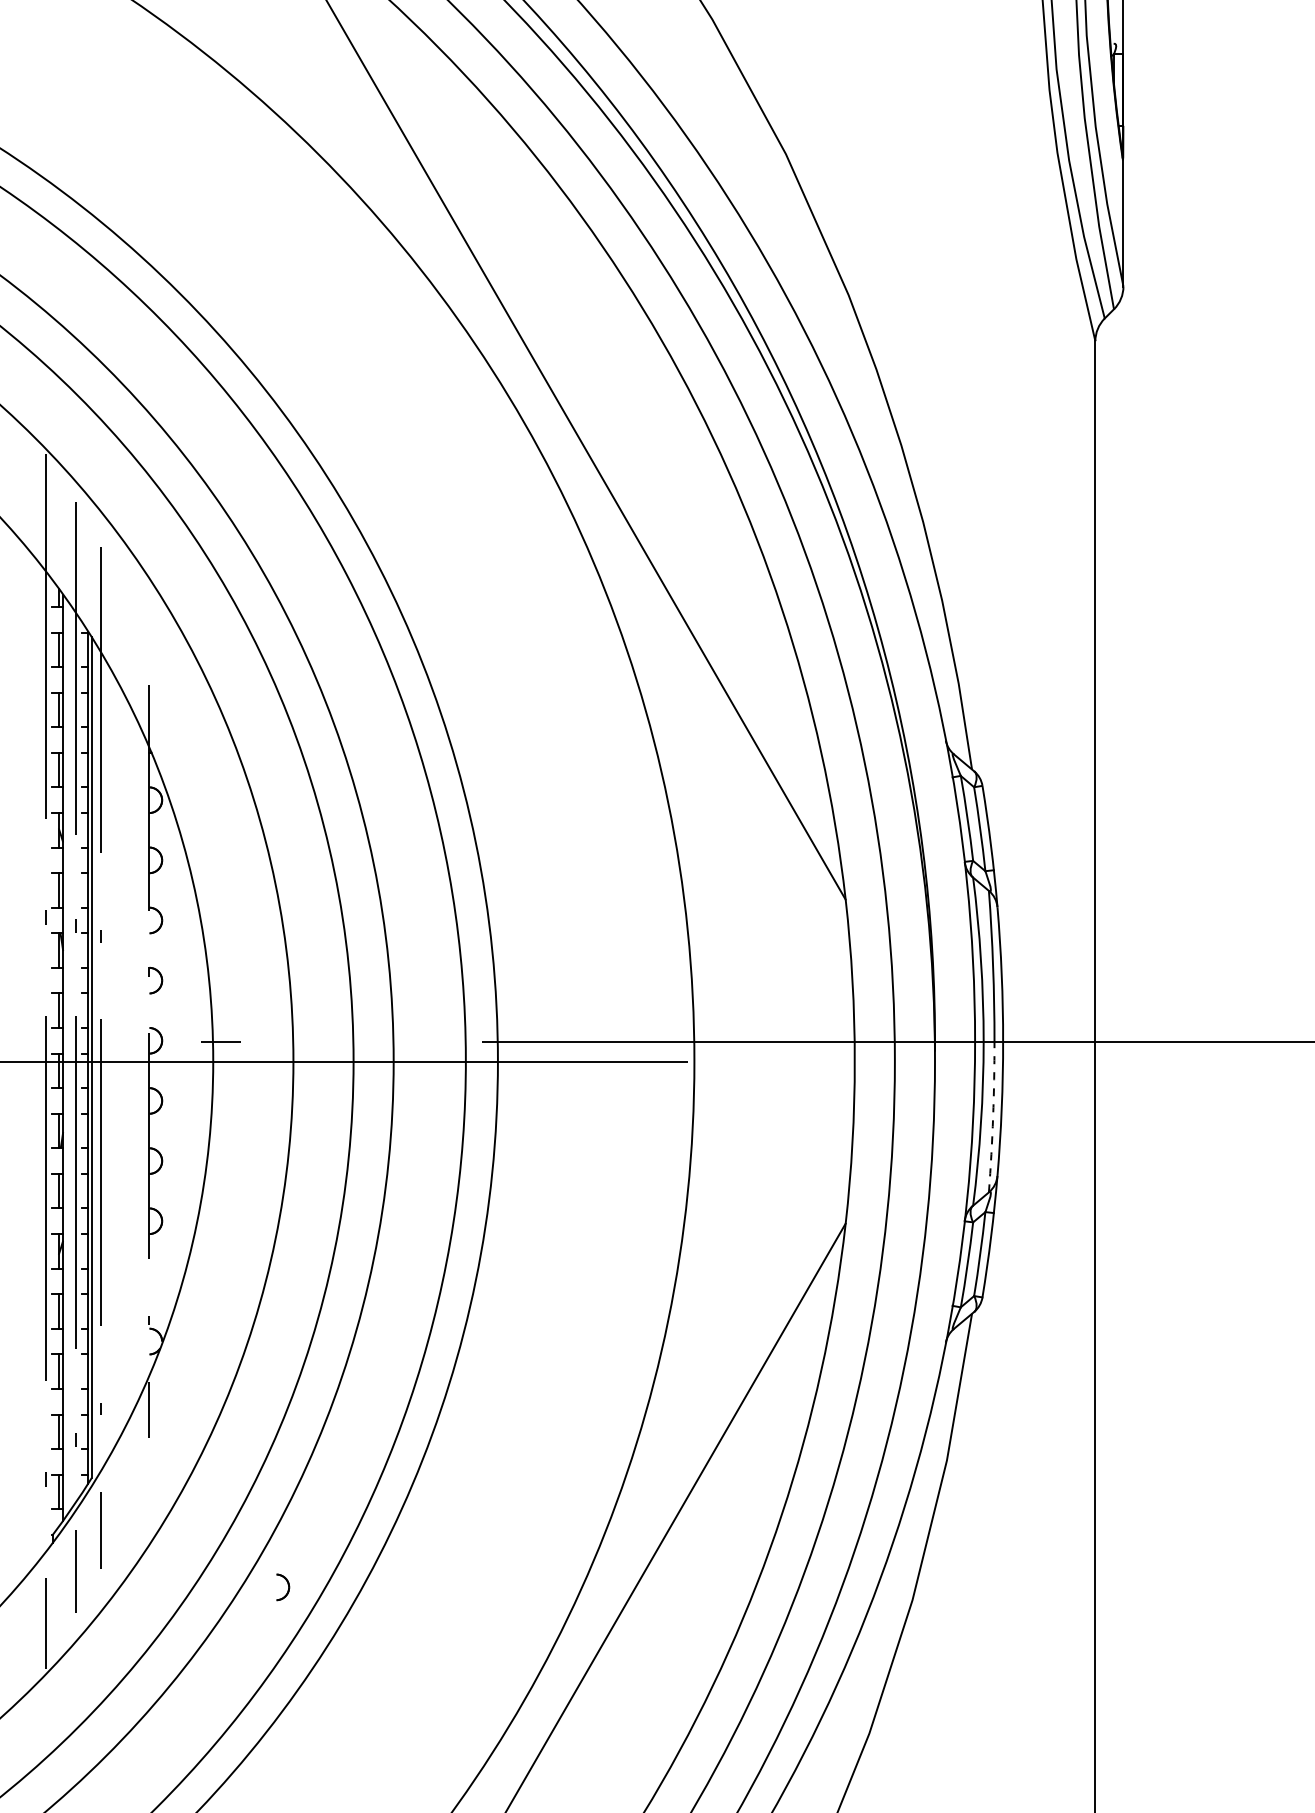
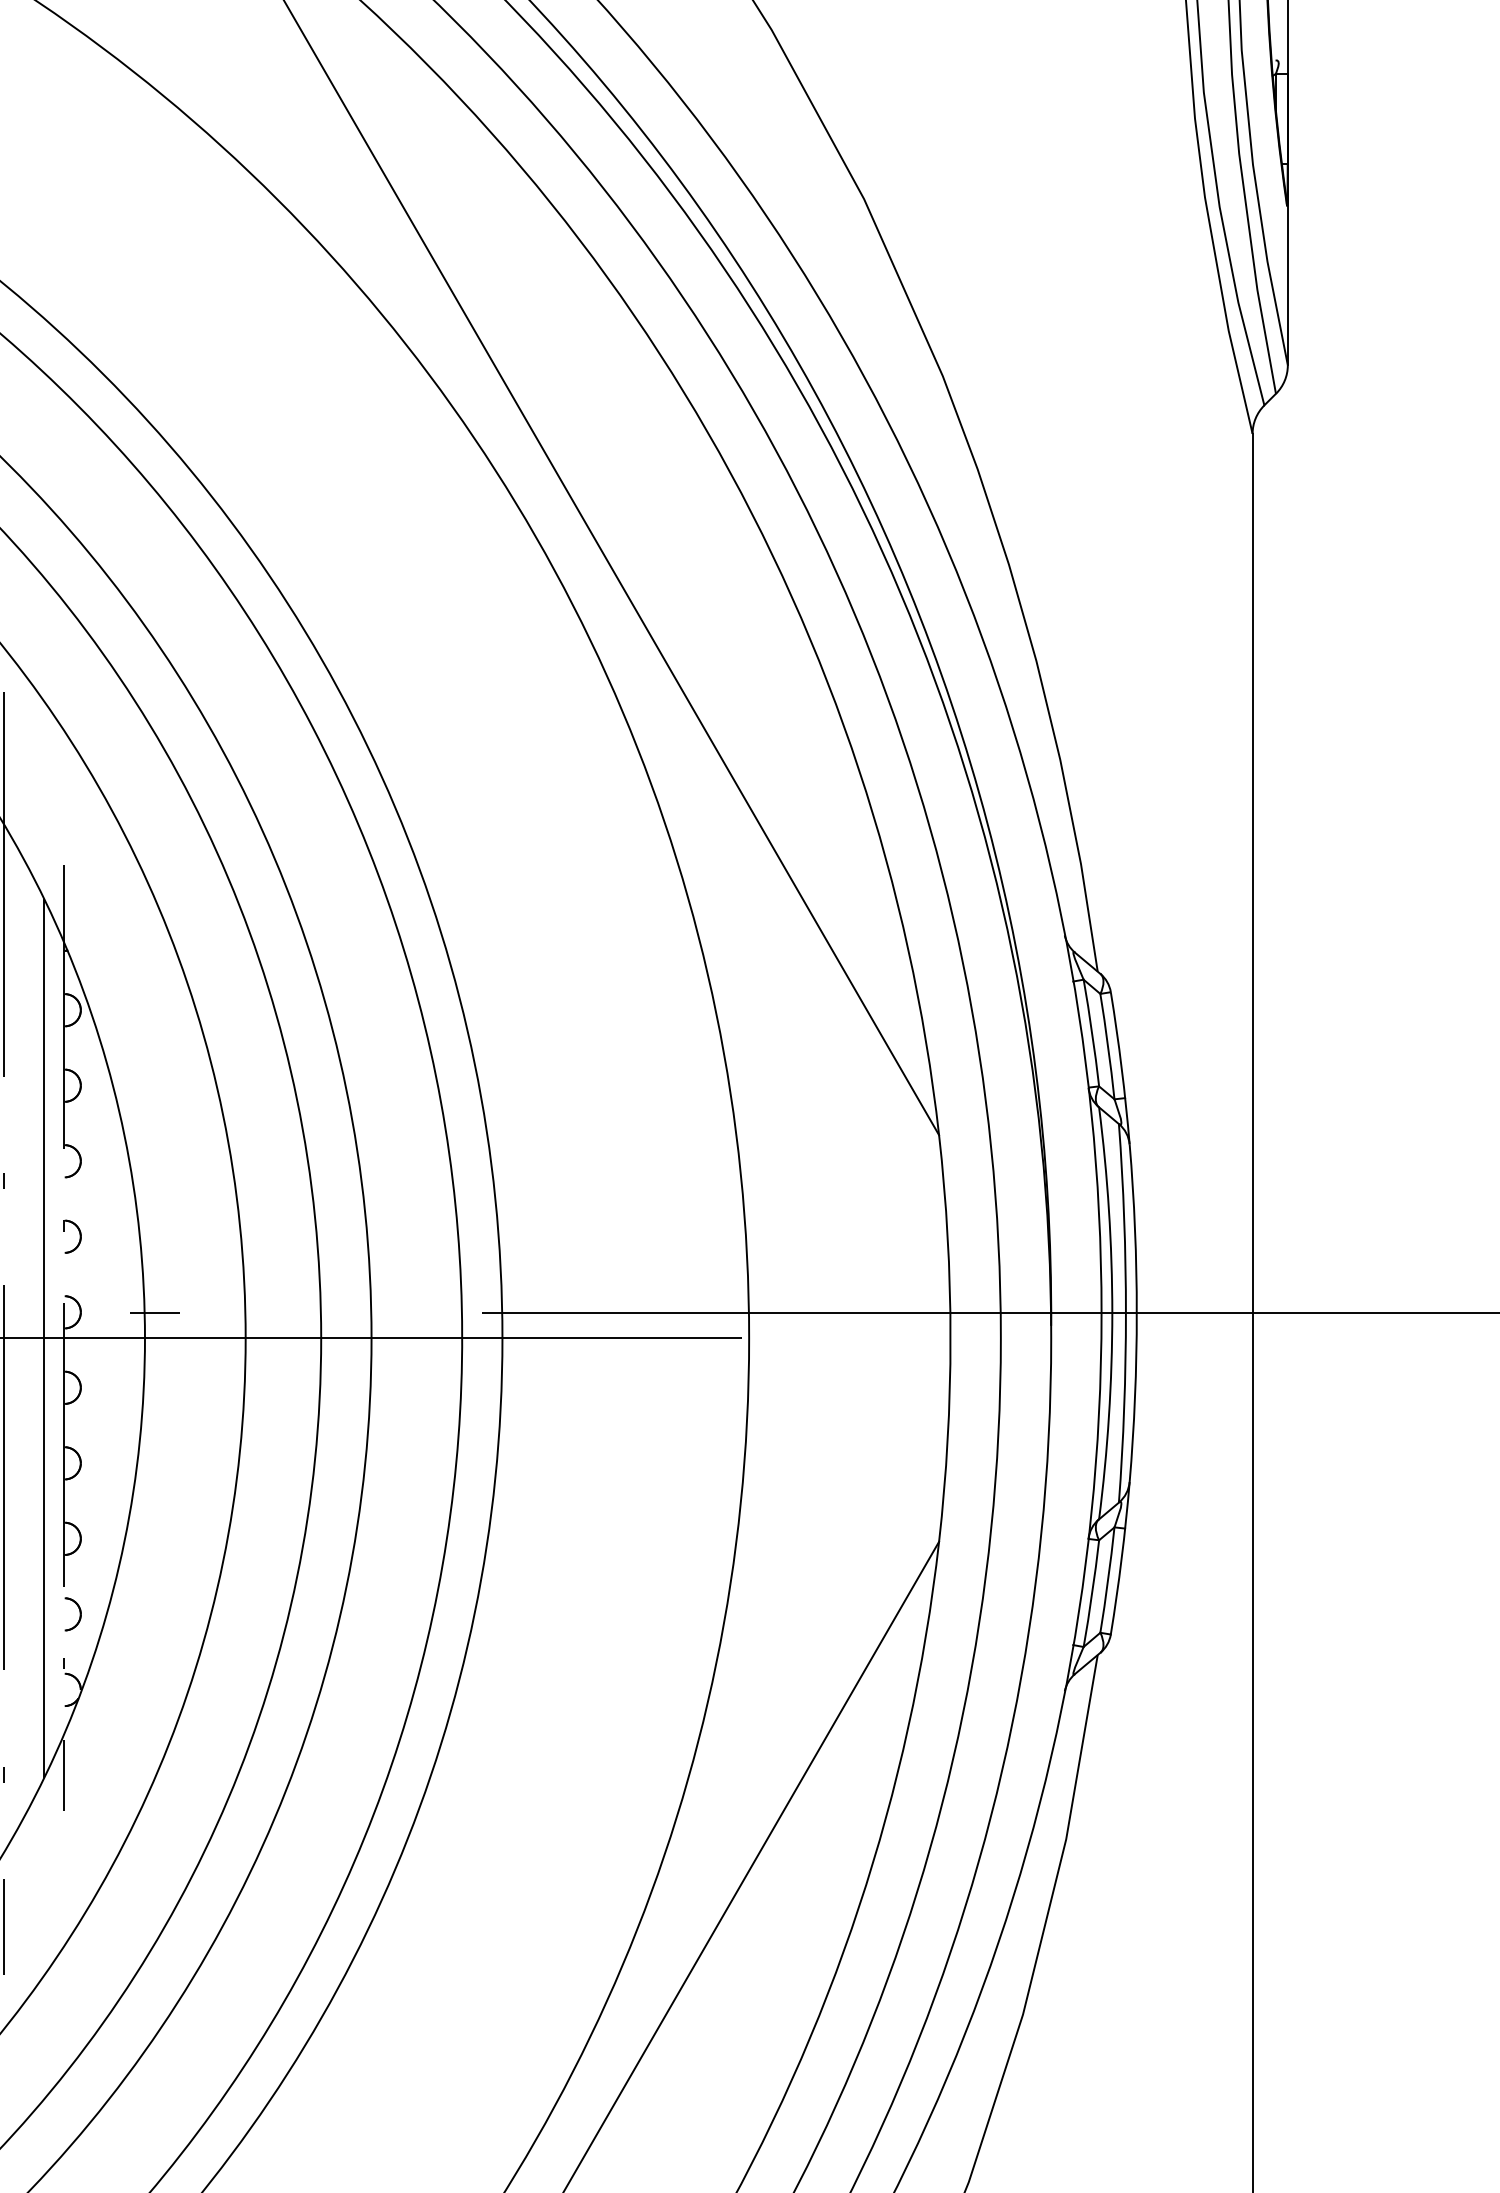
line: (133, 1061) -> (44, 1338), added
arc: (993, 1117) -> (1124, 1408), dashed -> solid
part: (283, 1587) -> (73, 1614), moved

